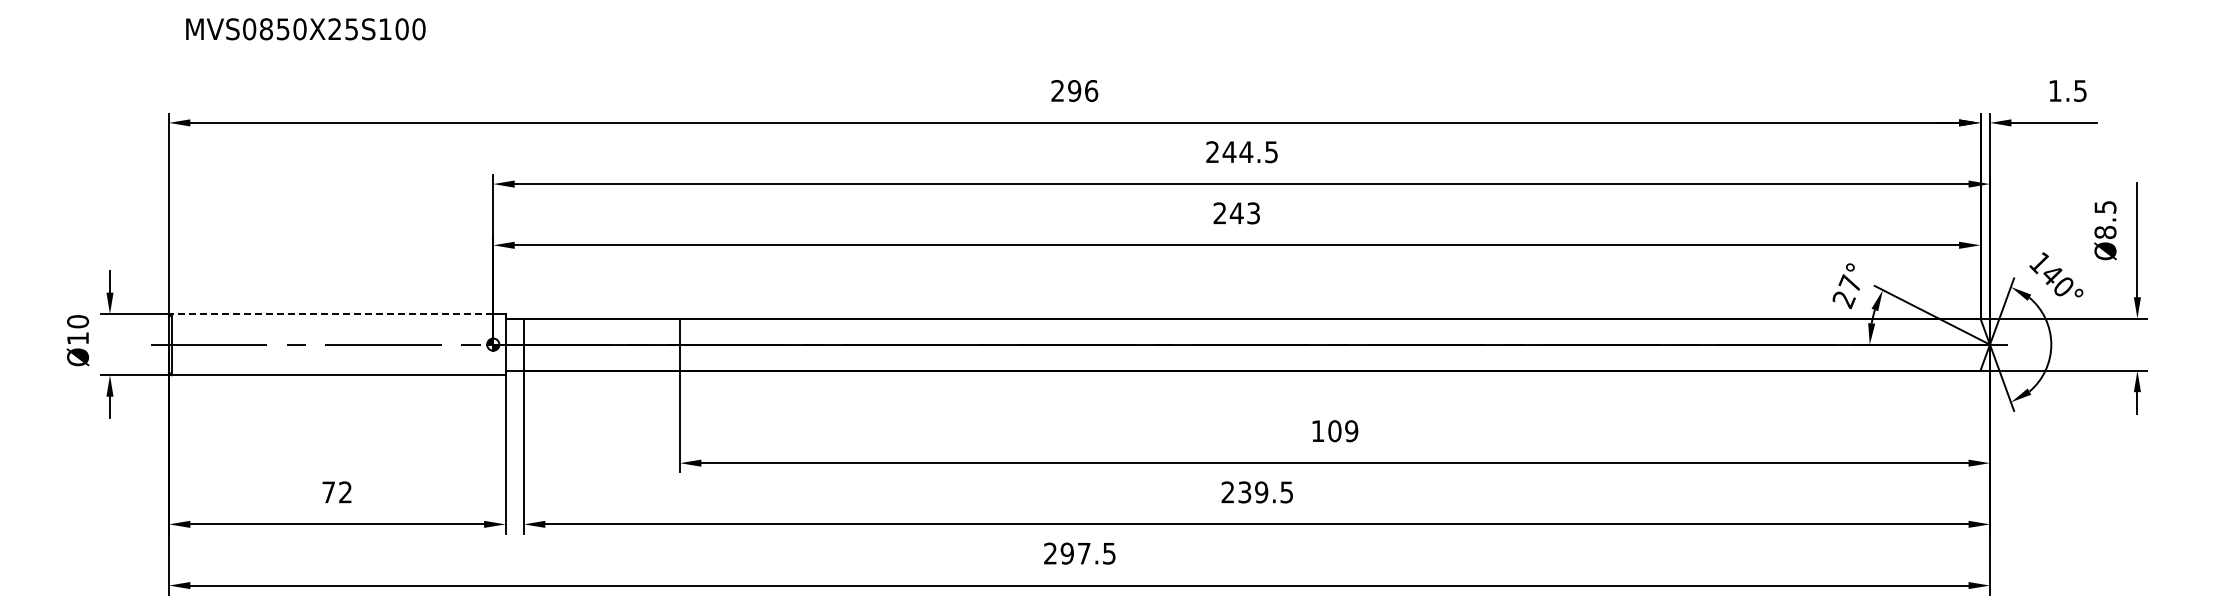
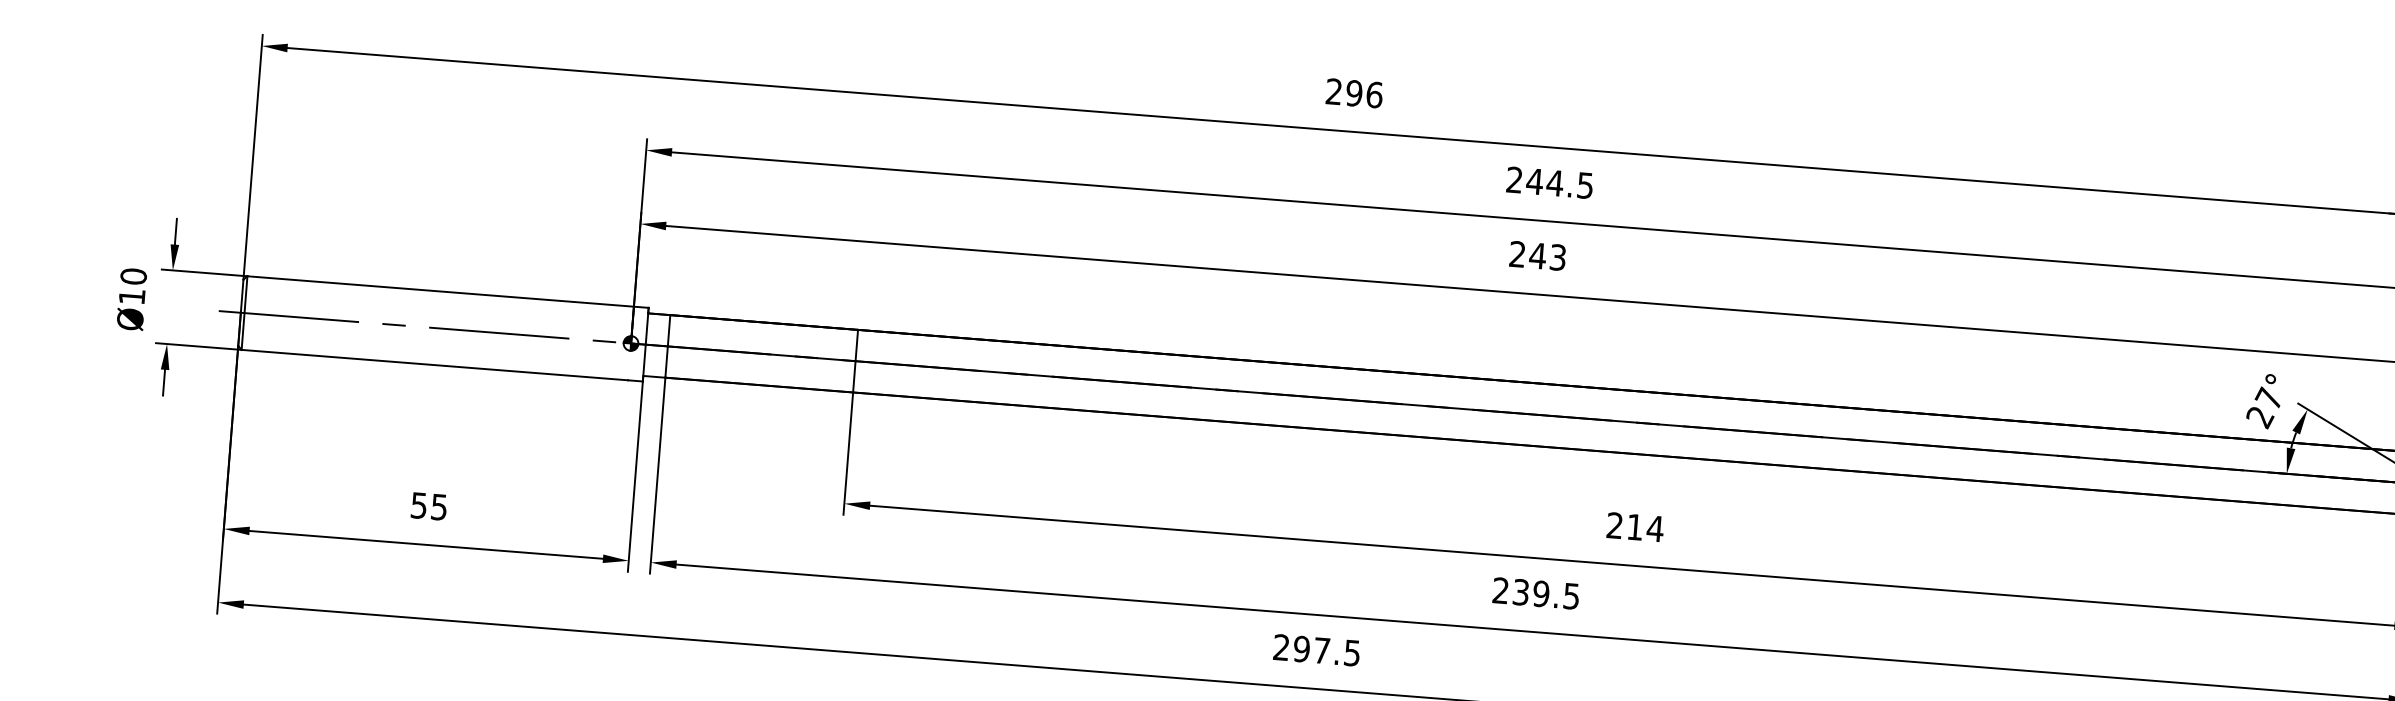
line: (332, 314) -> (440, 291), dashed -> solid
text: (1334, 431) -> (1634, 527), 109 -> 214
text: (336, 492) -> (428, 506), 72 -> 55

